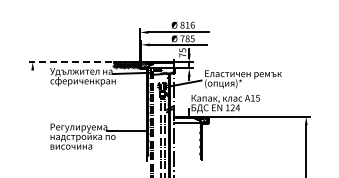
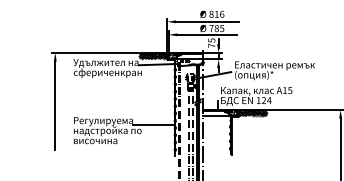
line: (70, 62) -> (94, 53), dashed -> solid
line: (32, 112) -> (55, 105), added
hatch: (221, 119) -> (252, 112), added

